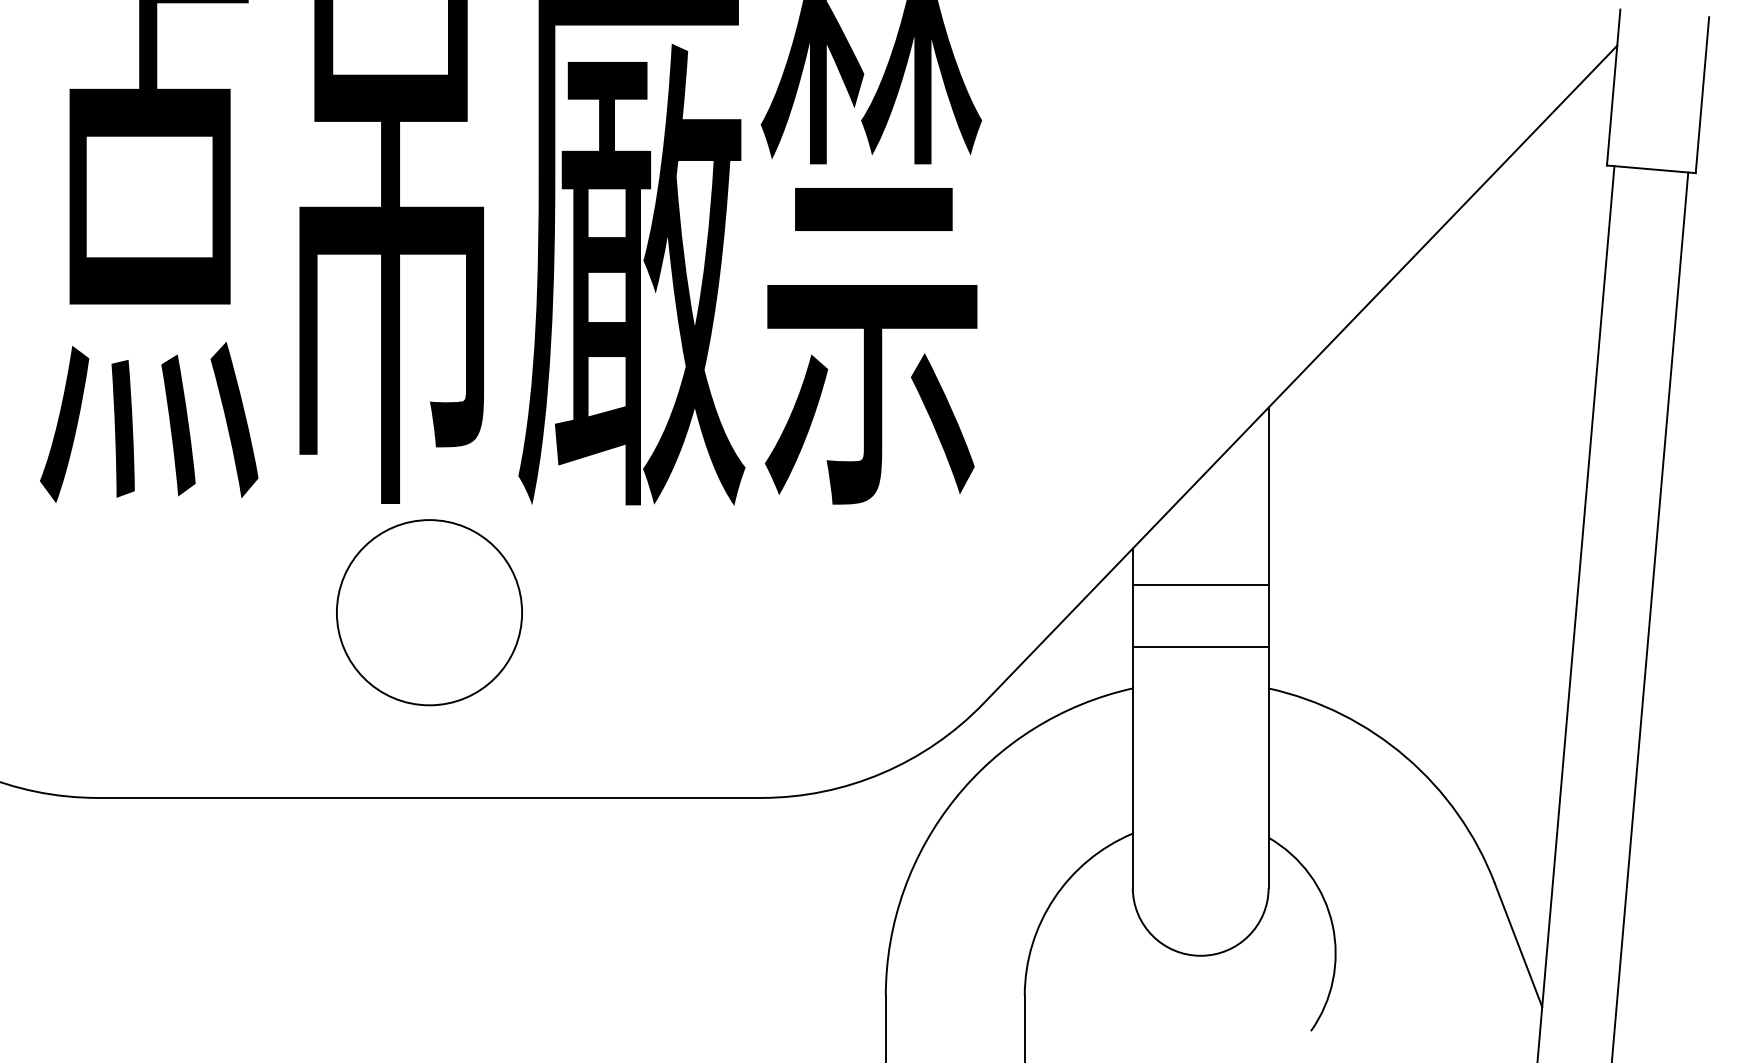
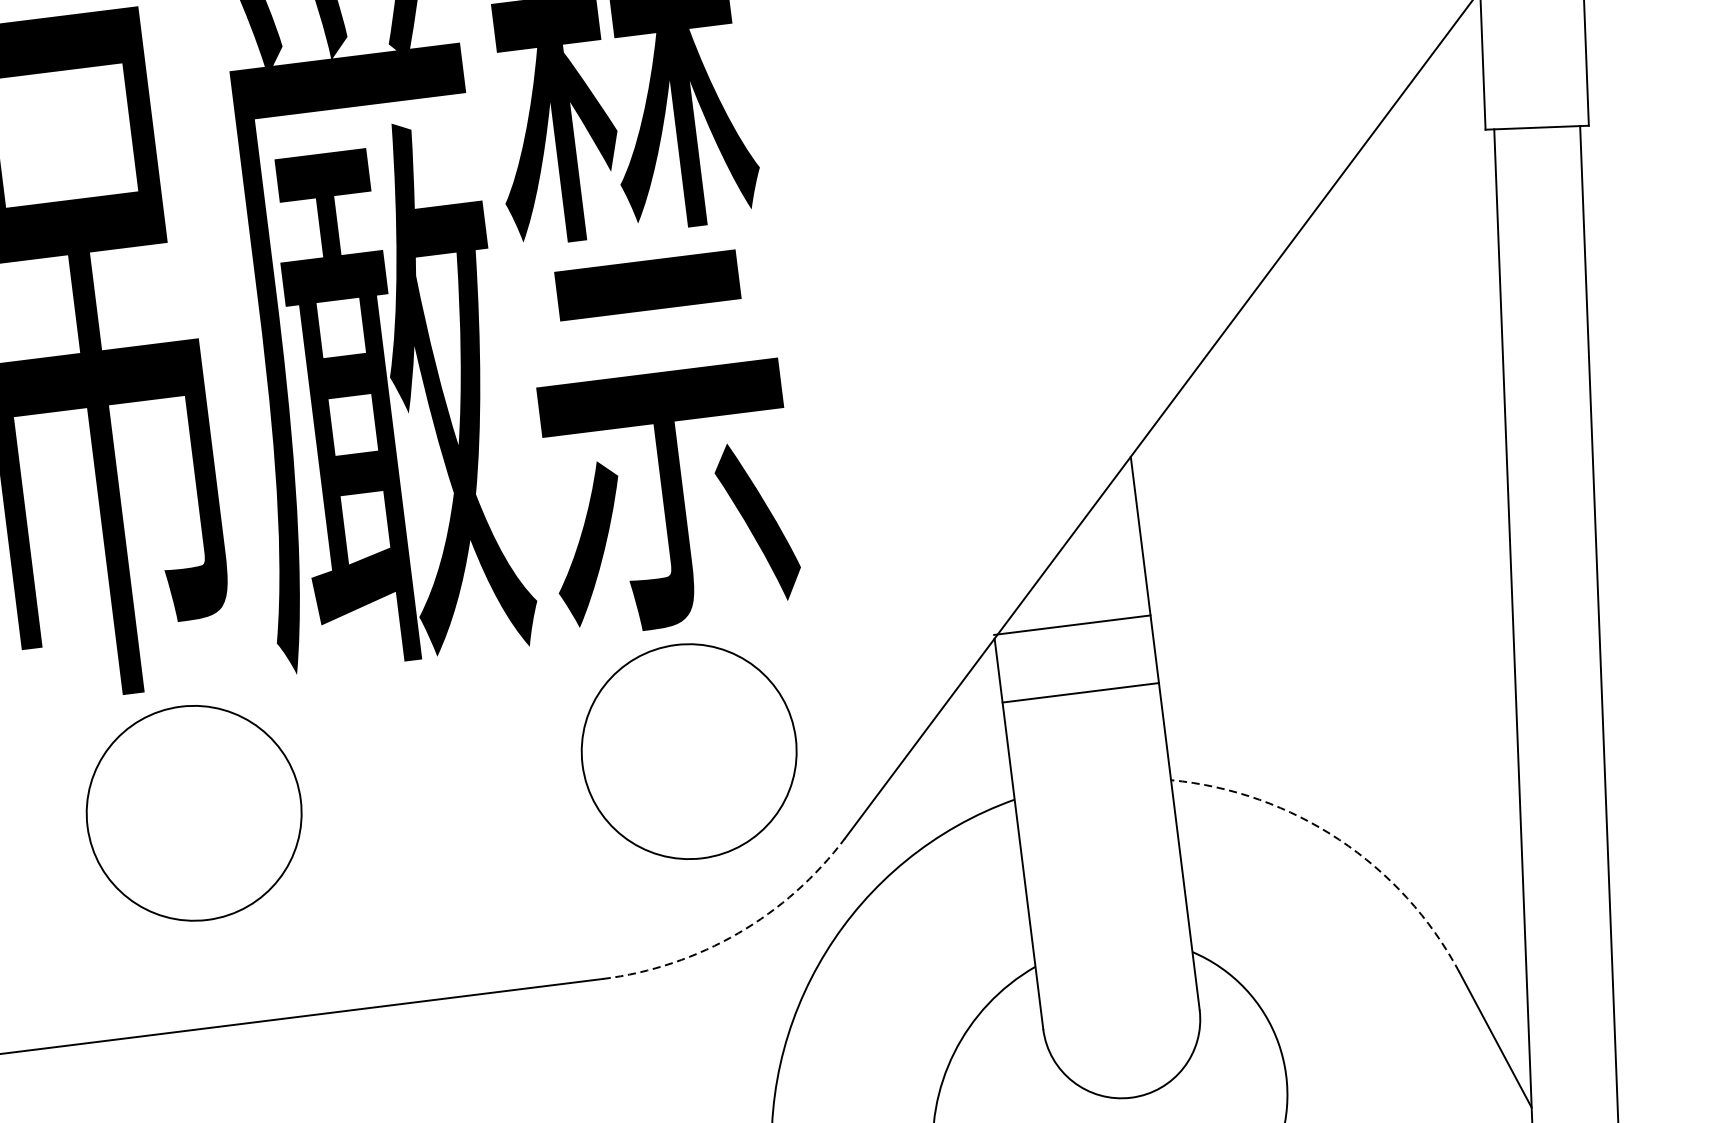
line: (1200, 585) -> (1072, 625), moved
circle: (859, 612) -> (689, 751), added
line: (1200, 647) -> (1080, 693), moved
arc: (1406, 757) -> (1339, 839), solid -> dashed
arc: (882, 773) -> (738, 933), solid -> dashed

